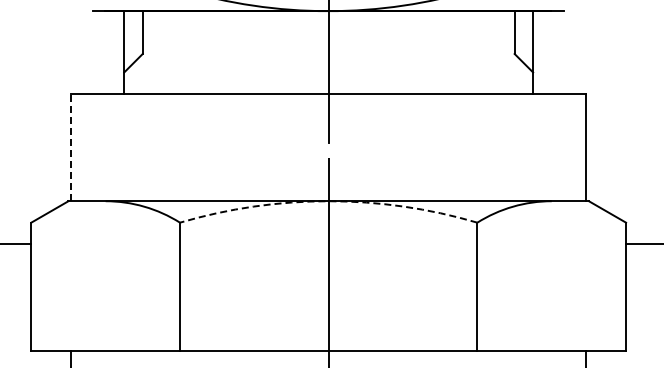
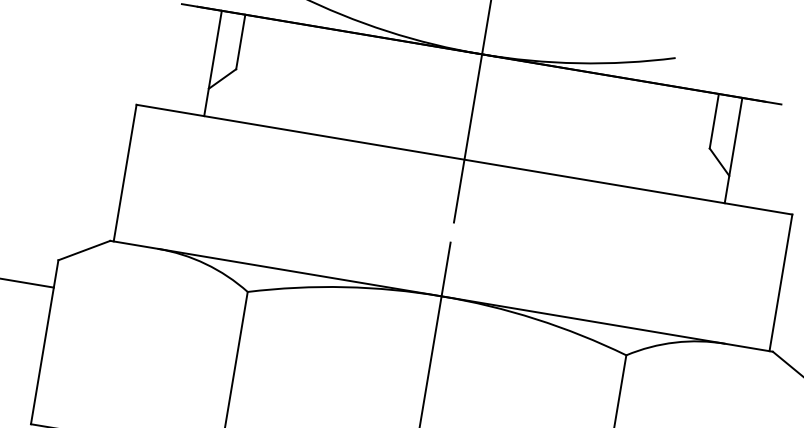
line: (71, 147) -> (125, 173), dashed -> solid
arc: (328, 201) -> (441, 296), dashed -> solid

